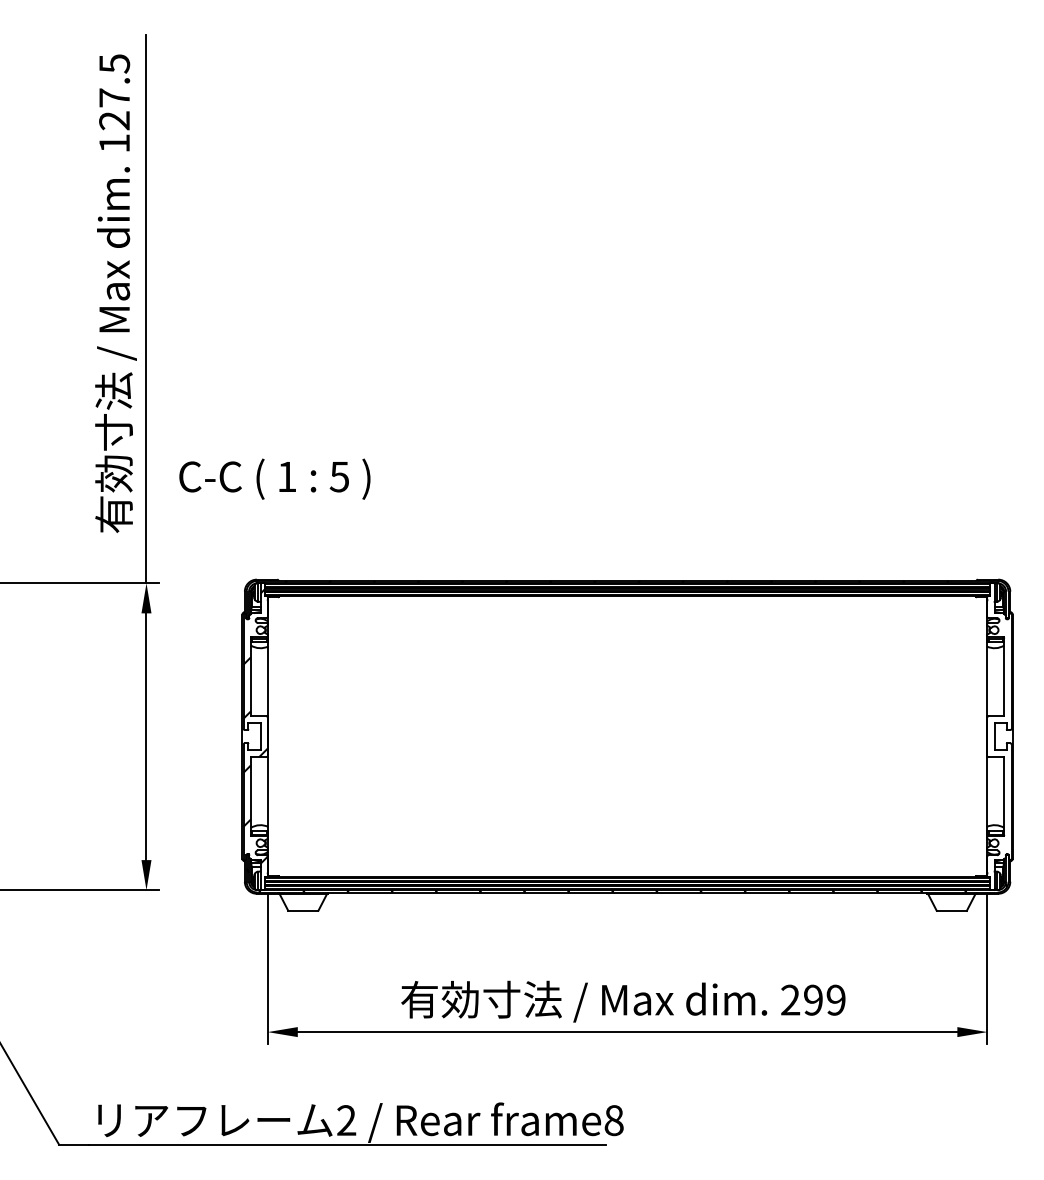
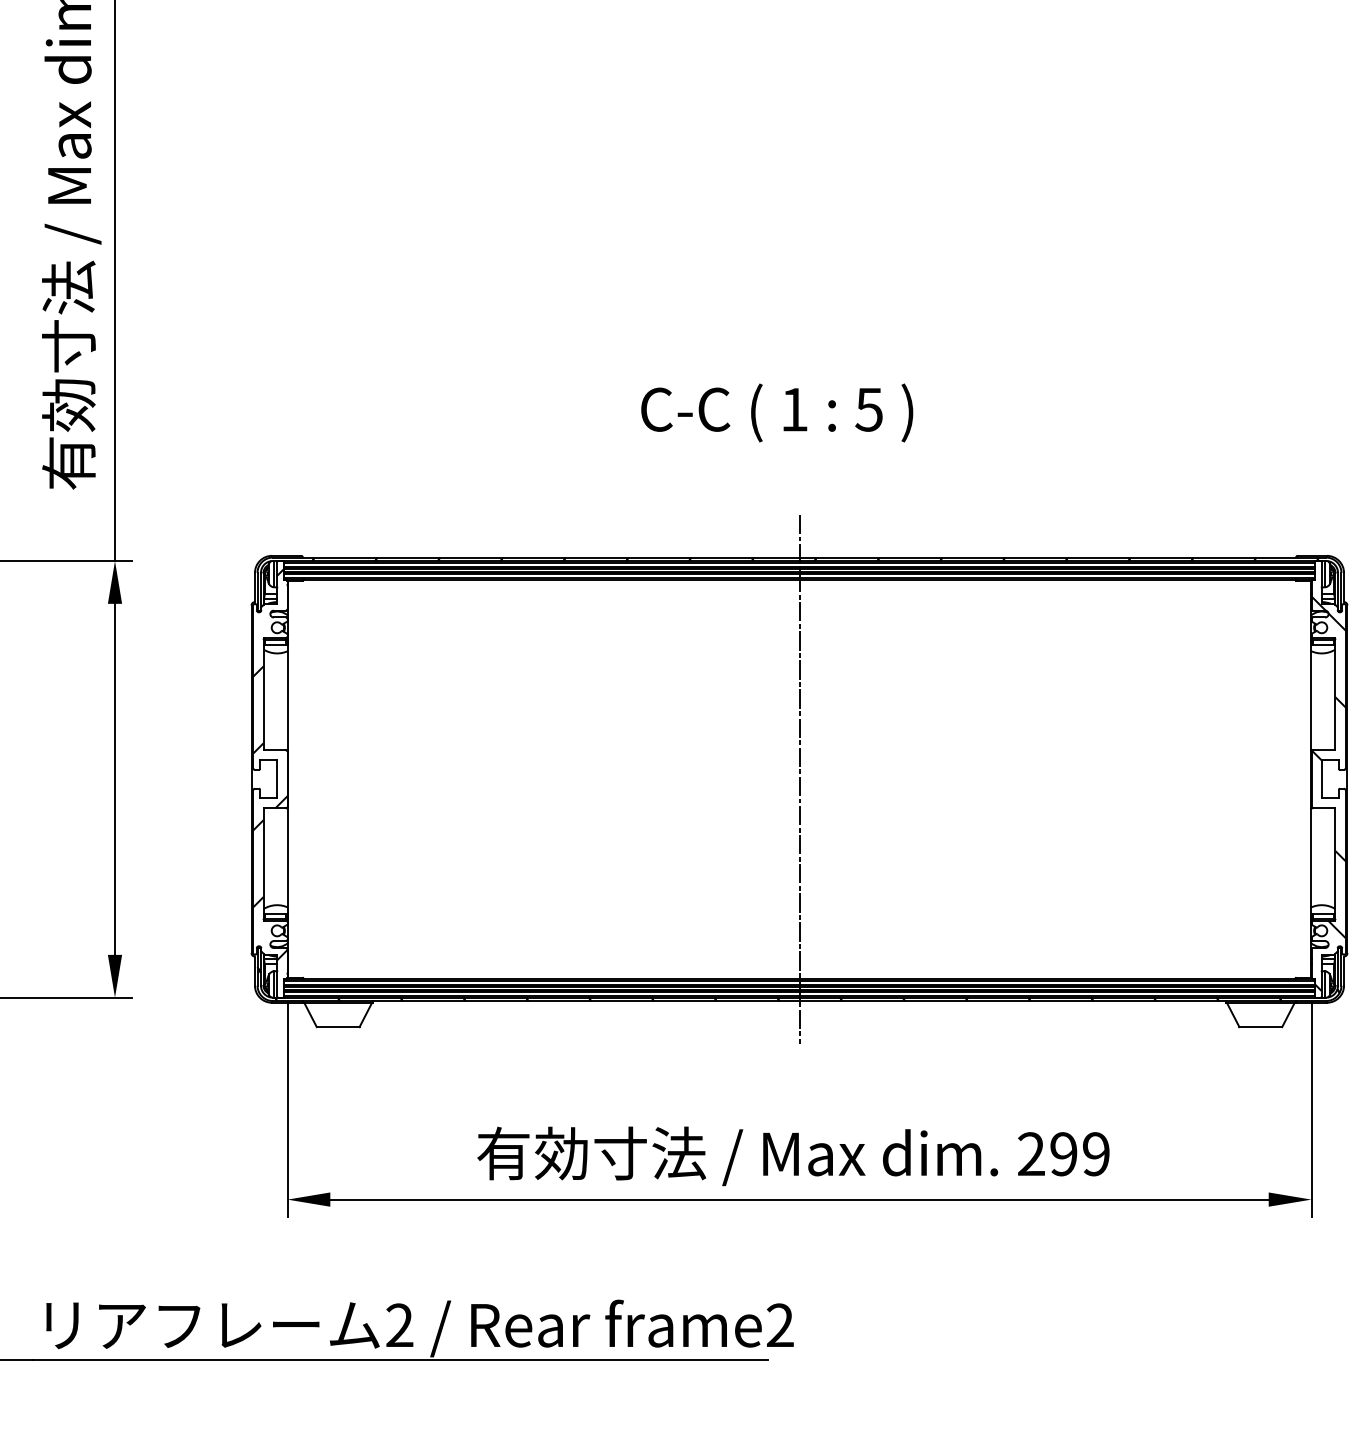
text: (274, 478) -> (776, 411), moved
line: (627, 736) -> (799, 779), added
hatch: (999, 746) -> (1328, 793), added
text: (613, 1120) -> (779, 1325), frame8 -> frame2

